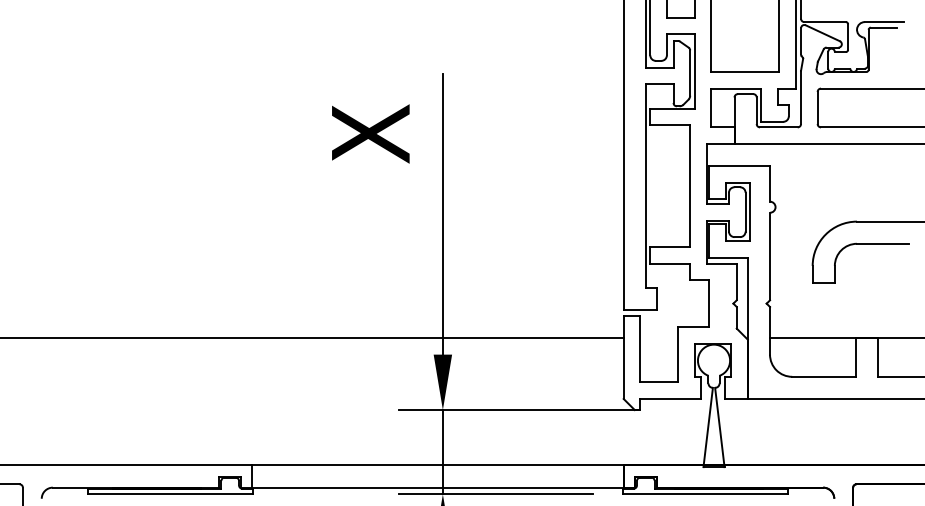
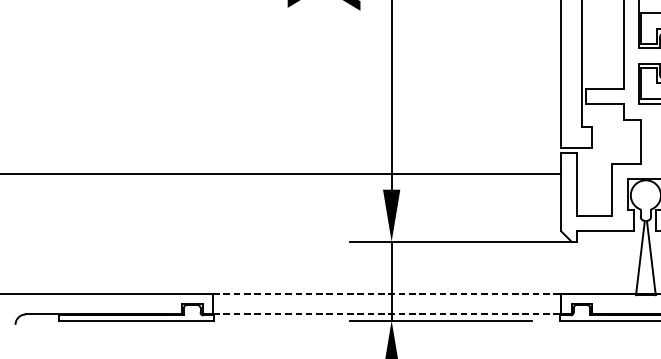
line: (438, 465) -> (387, 293), solid -> dashed
line: (438, 487) -> (387, 314), solid -> dashed

